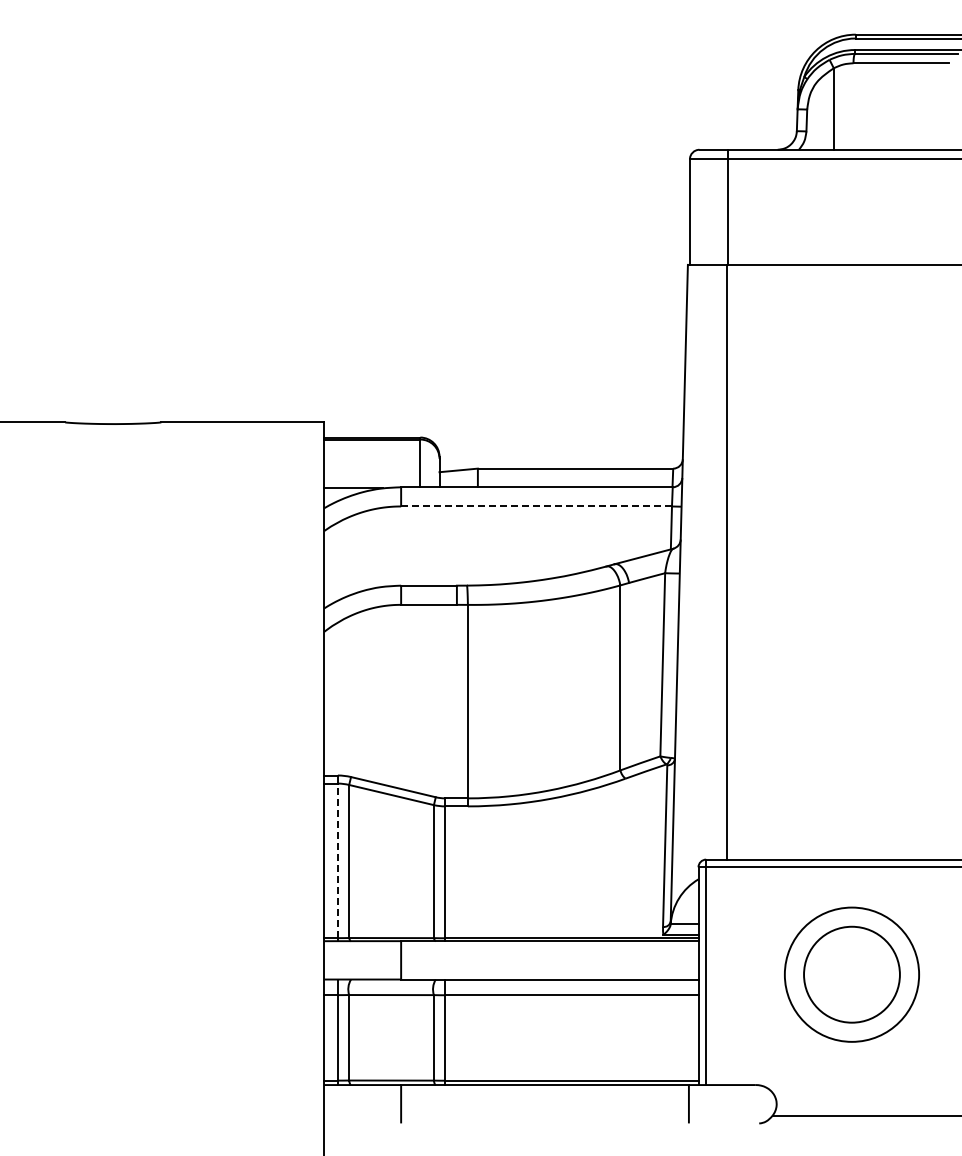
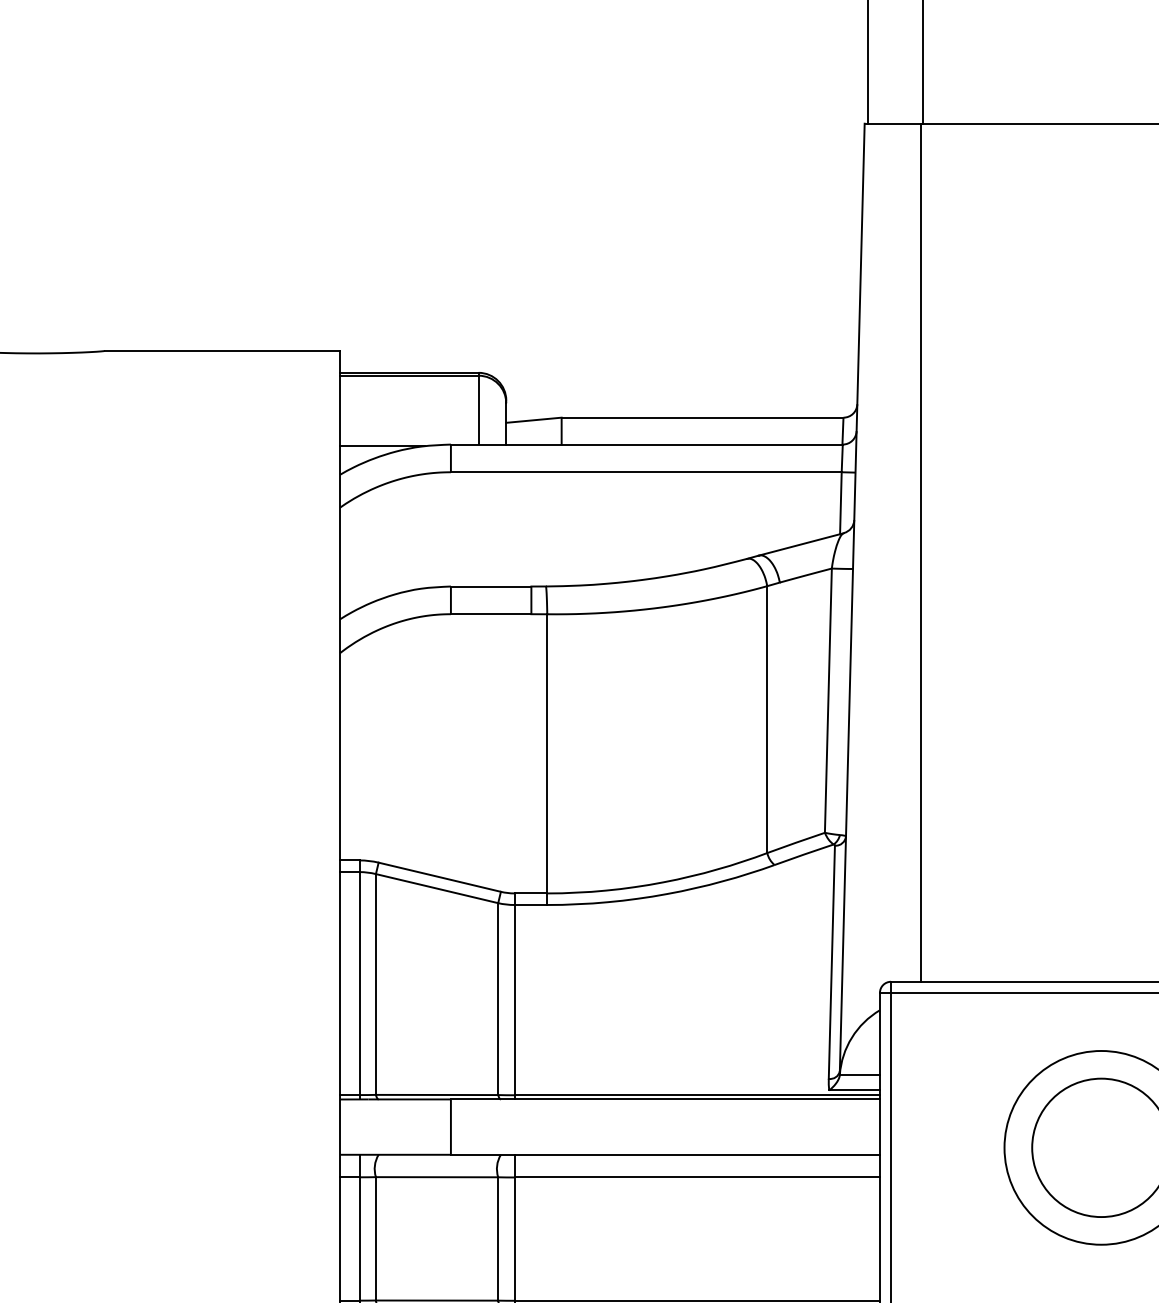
line: (536, 506) -> (646, 472), dashed -> solid
line: (337, 860) -> (359, 983), dashed -> solid

